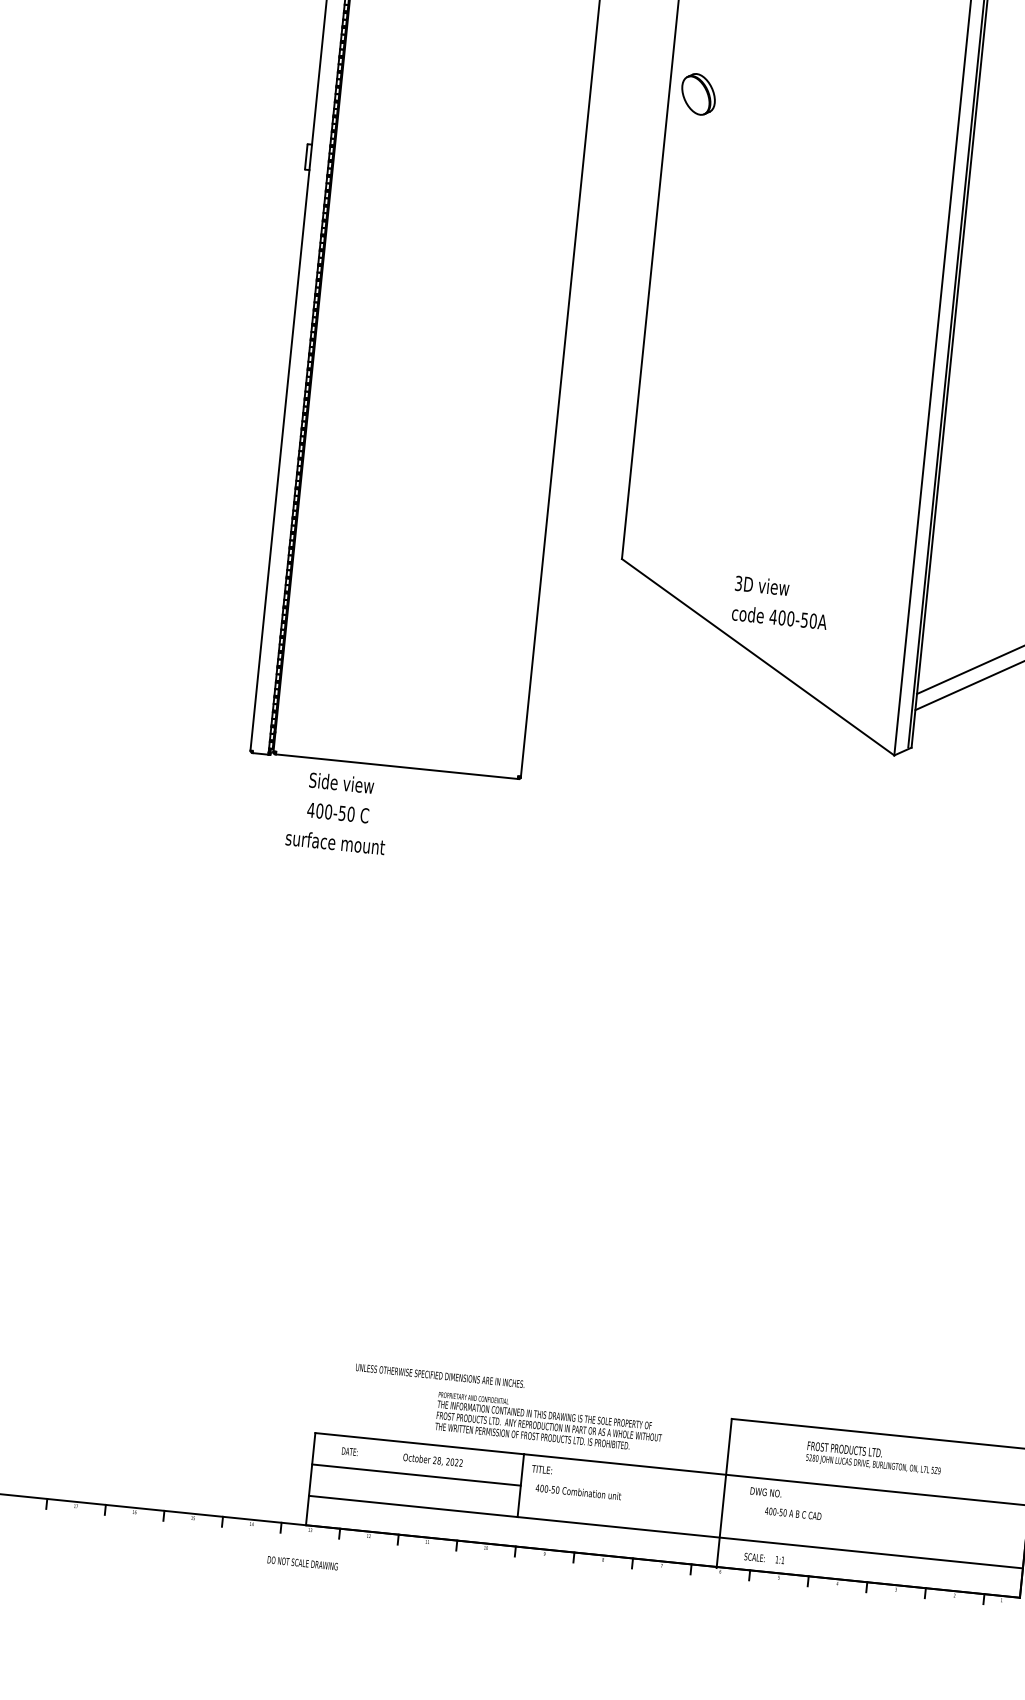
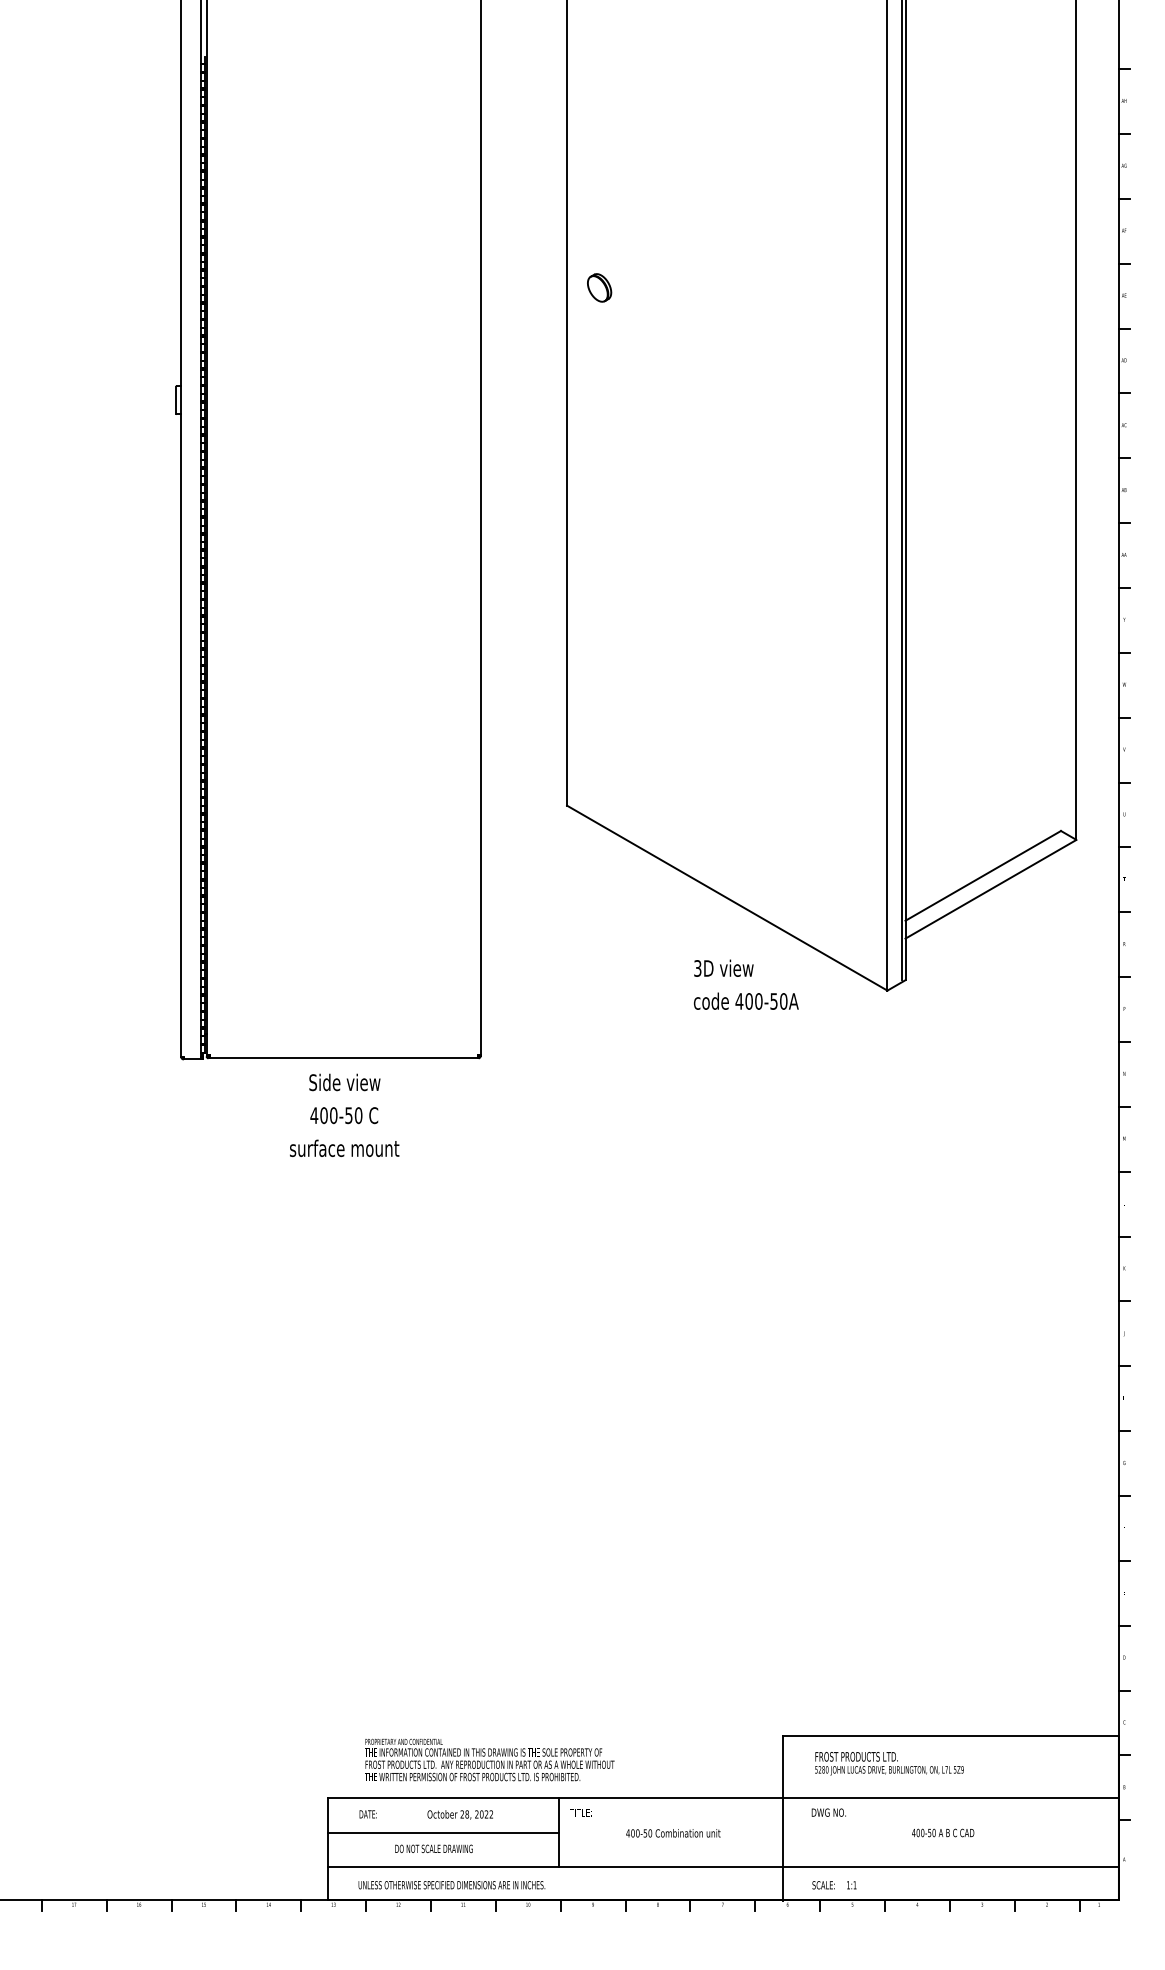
part: (698, 94) -> (599, 287), size x0.62
text: (781, 602) -> (746, 984), moved
text: (338, 811) -> (344, 1114), moved
text: (439, 1376) -> (451, 1885), moved
text: (549, 1421) -> (489, 1759), moved
text: (874, 1458) -> (889, 1763), moved
text: (578, 1492) -> (673, 1833), moved
text: (793, 1513) -> (943, 1832), moved
text: (302, 1562) -> (433, 1848), moved

